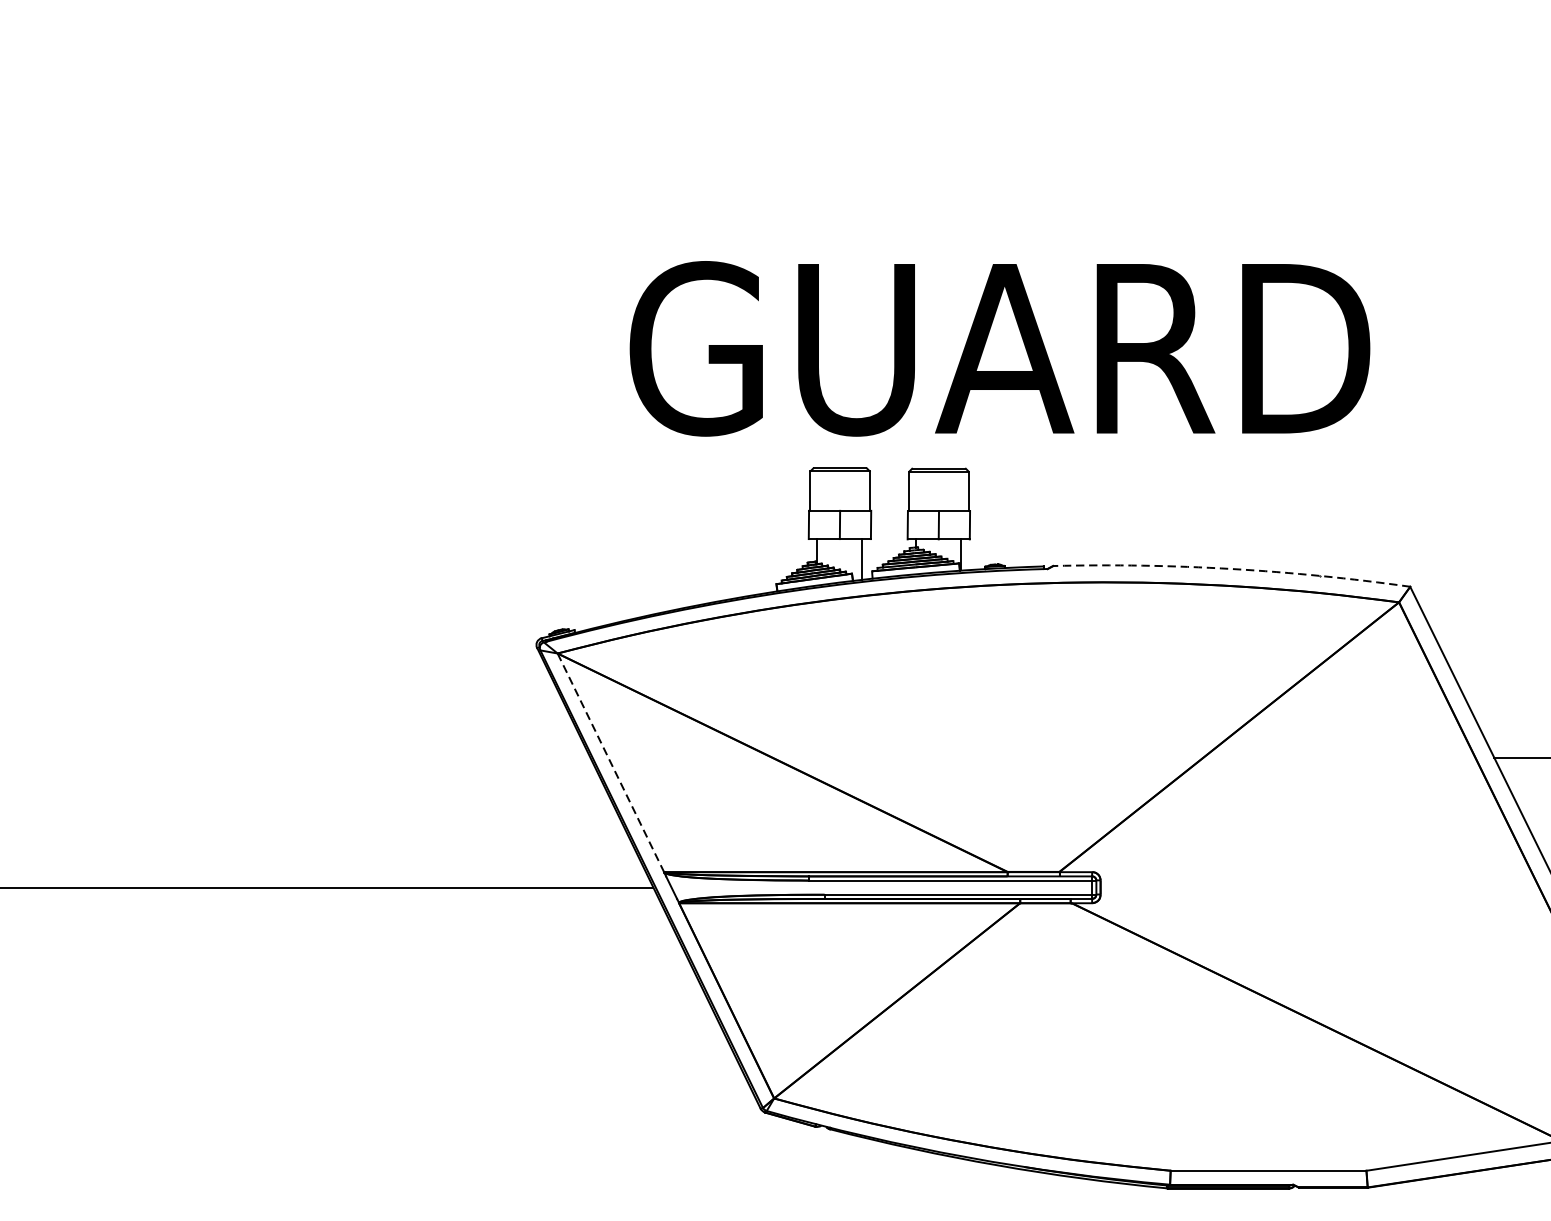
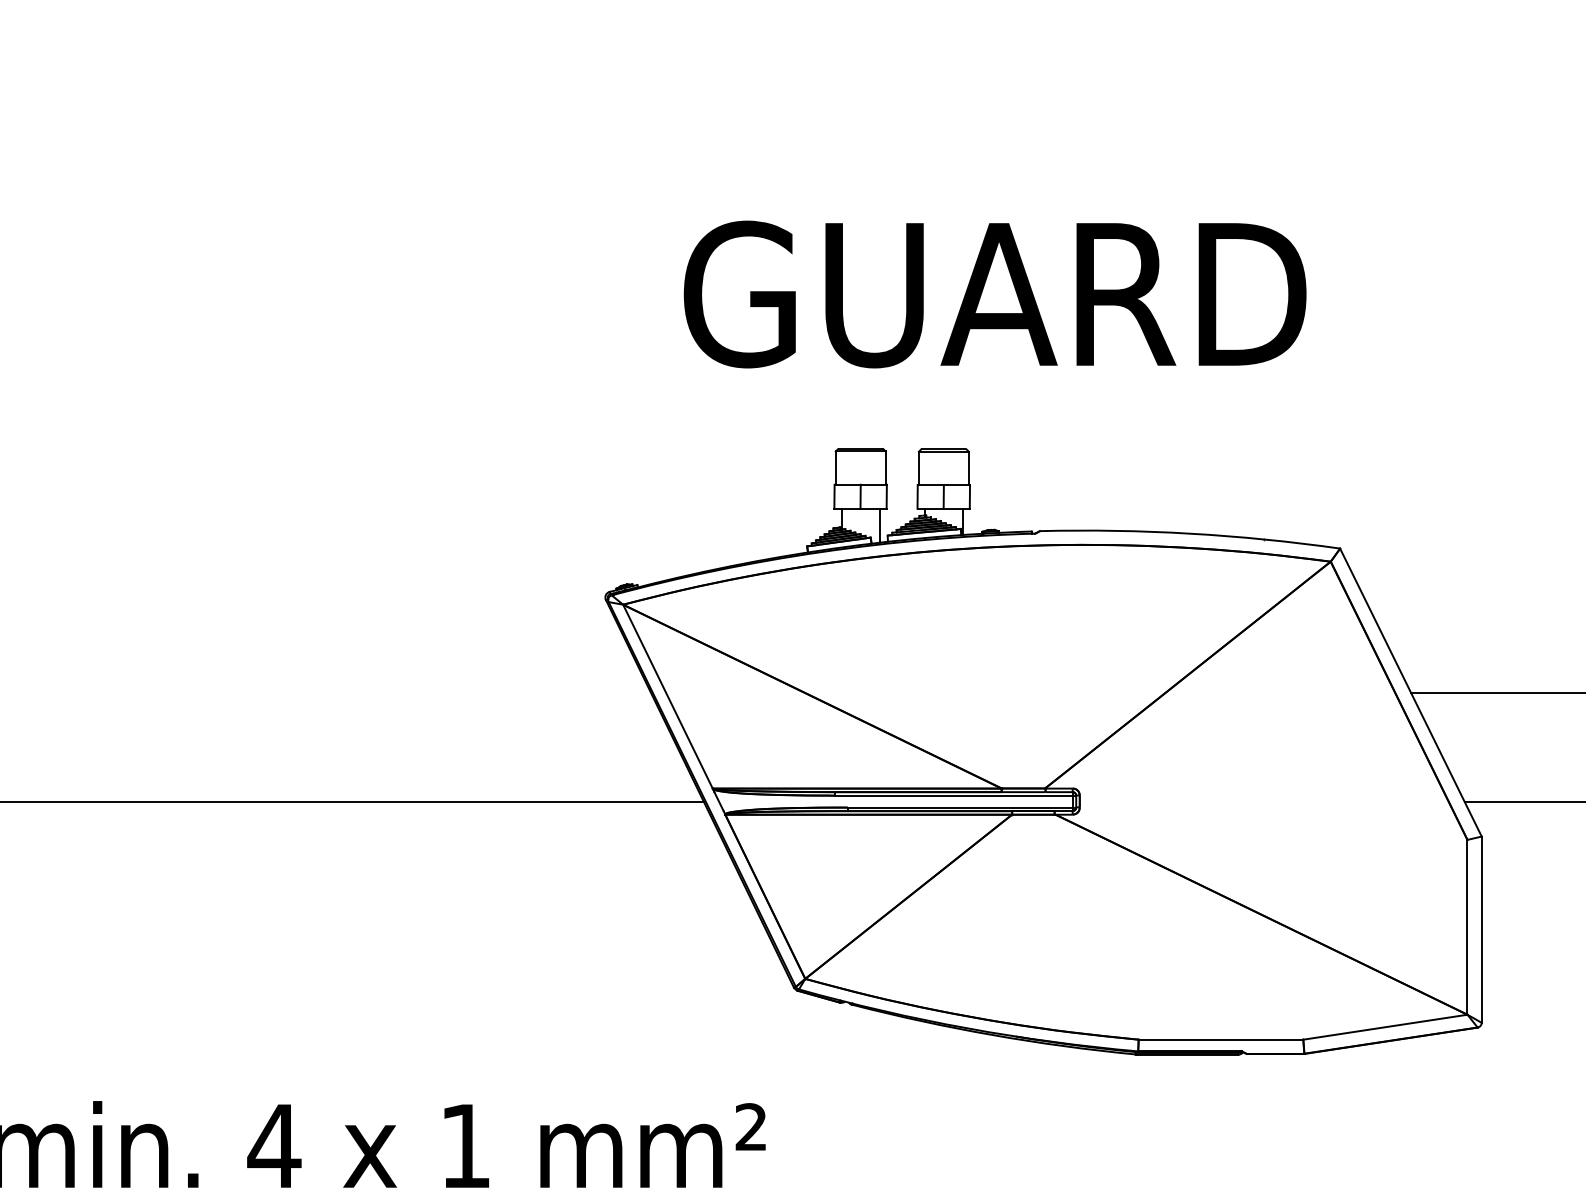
text: (999, 348) -> (994, 294), moved
arc: (1232, 568) -> (1190, 533), dashed -> solid
line: (611, 763) -> (668, 697), dashed -> solid

